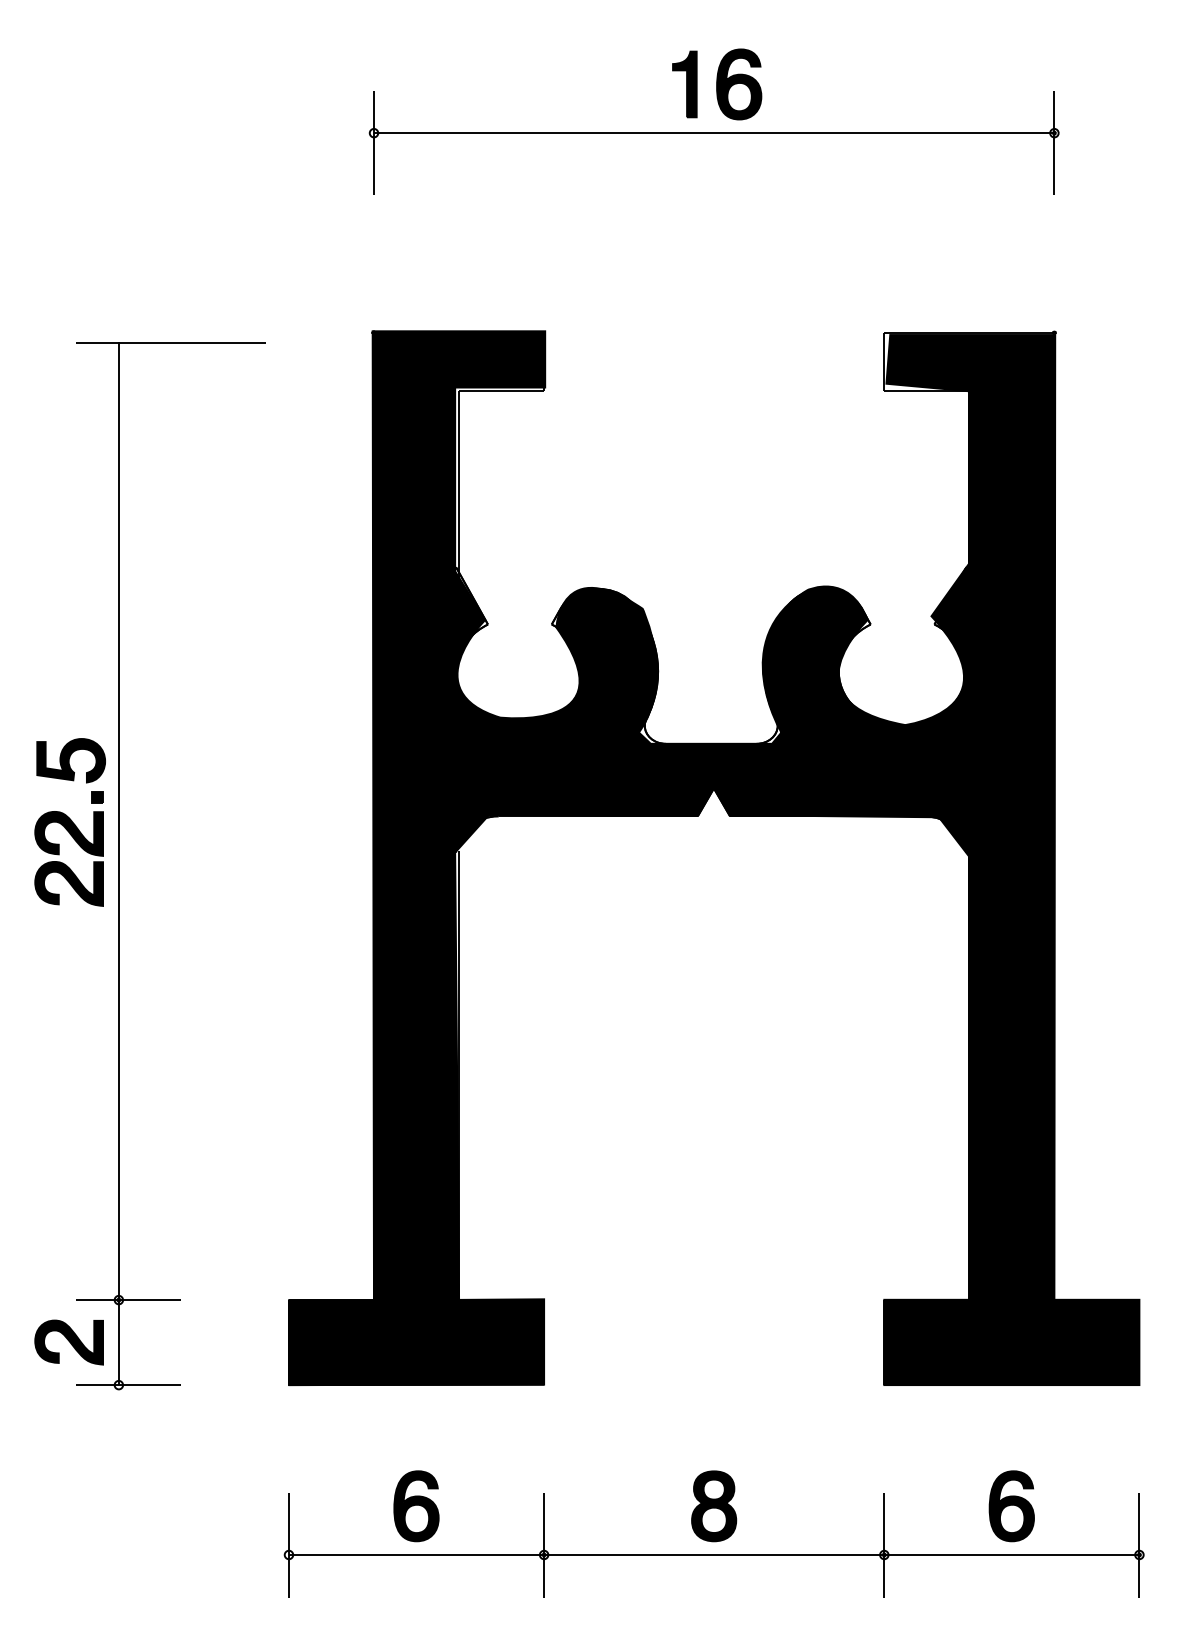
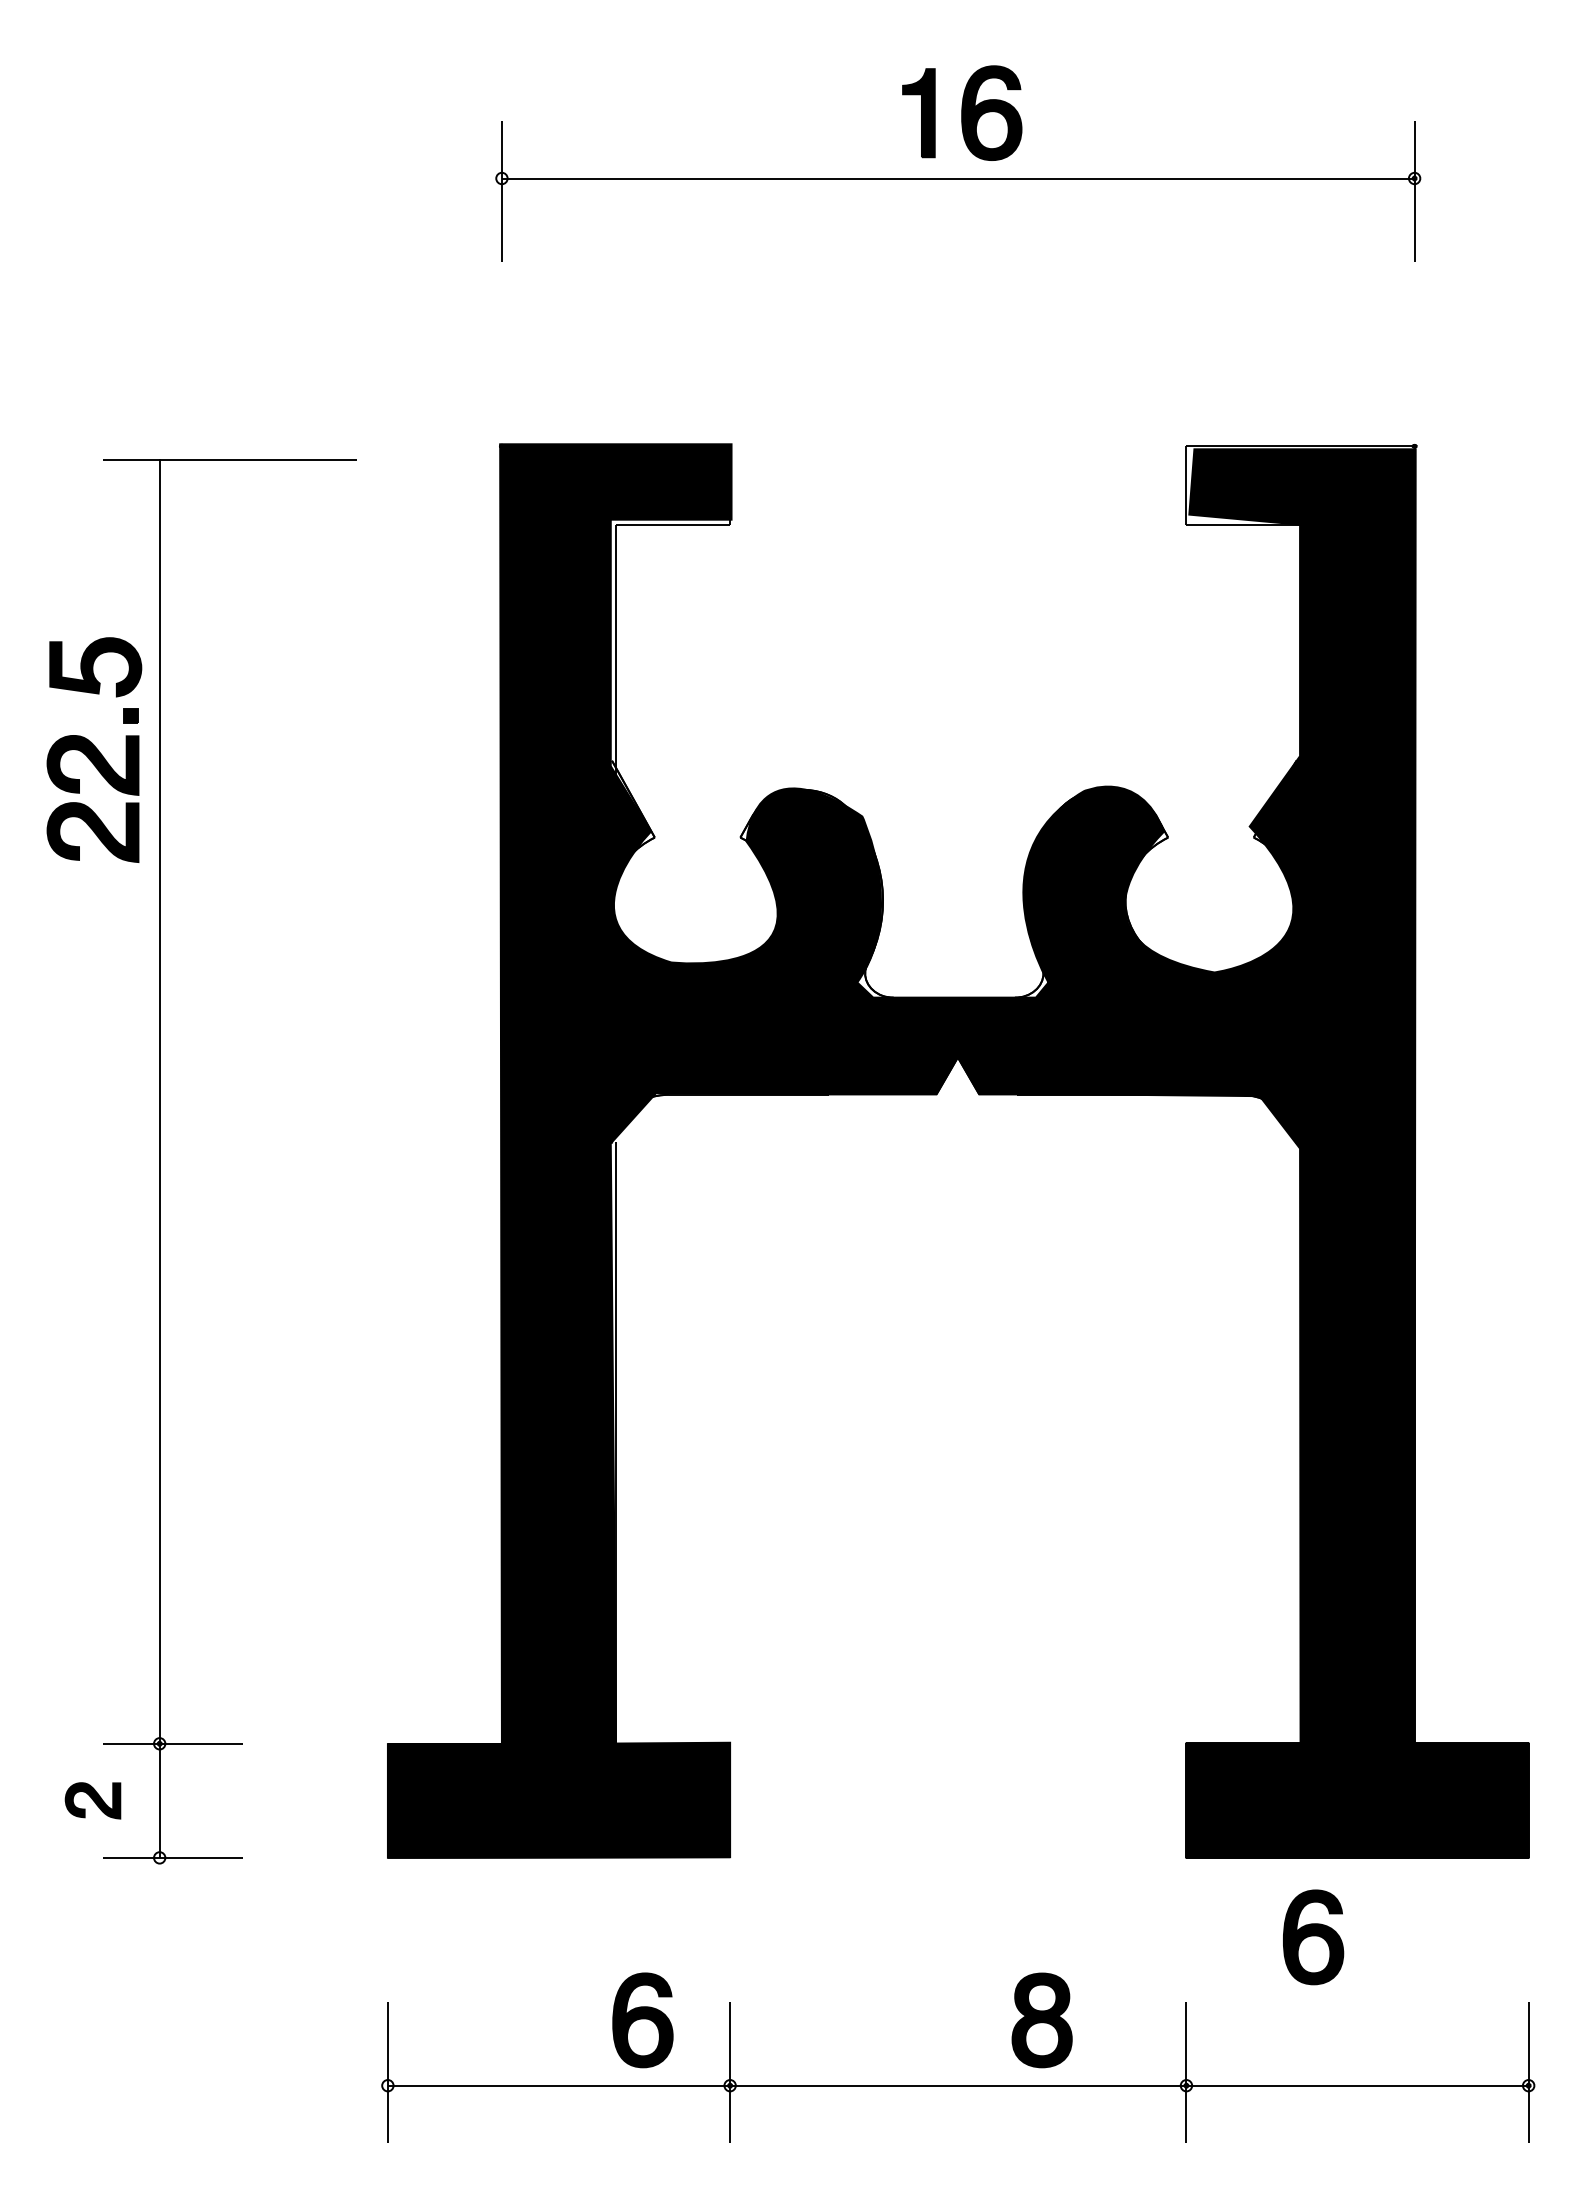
part: (70, 822) -> (94, 749), moved
part: (68, 1342) -> (92, 1800), size x0.6
part: (416, 1506) -> (642, 2020), moved
part: (713, 1506) -> (1041, 2020), moved
part: (1011, 1506) -> (1313, 1937), moved

